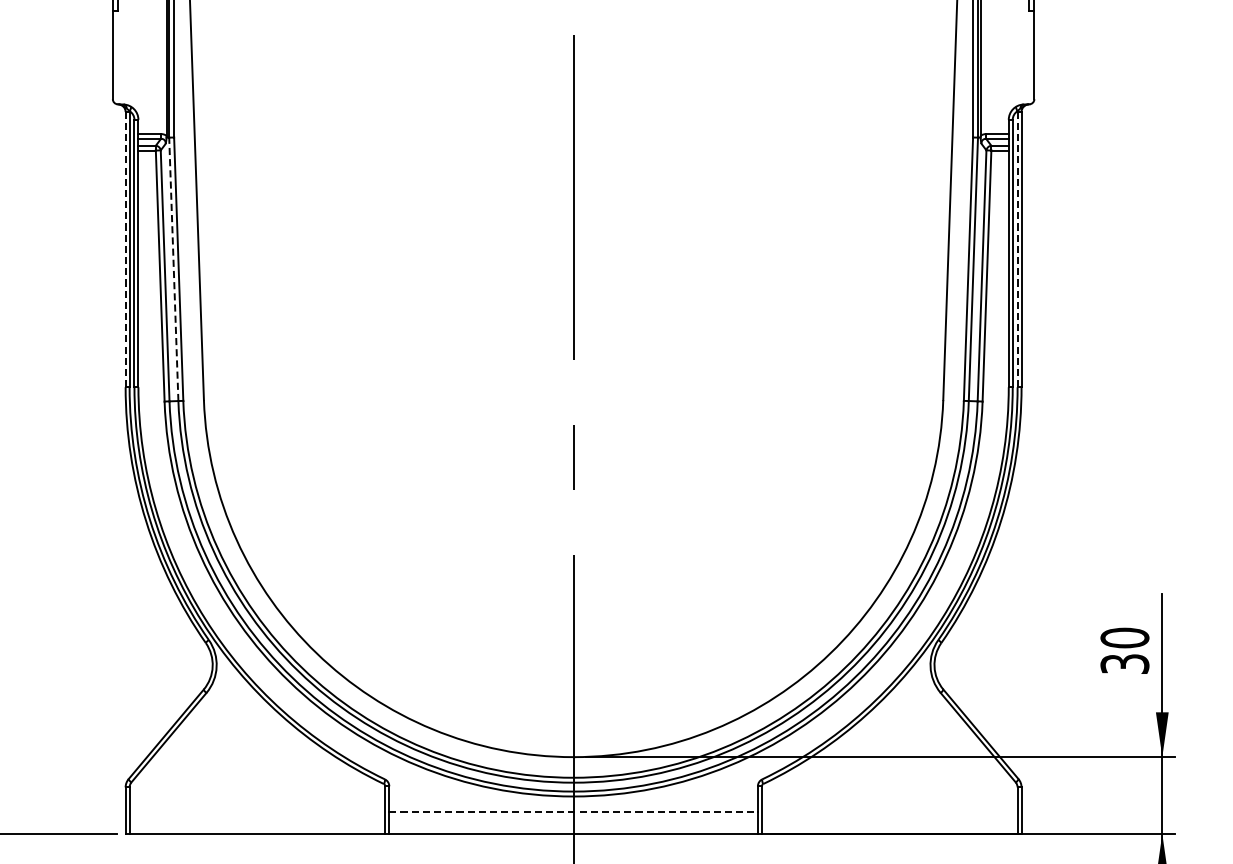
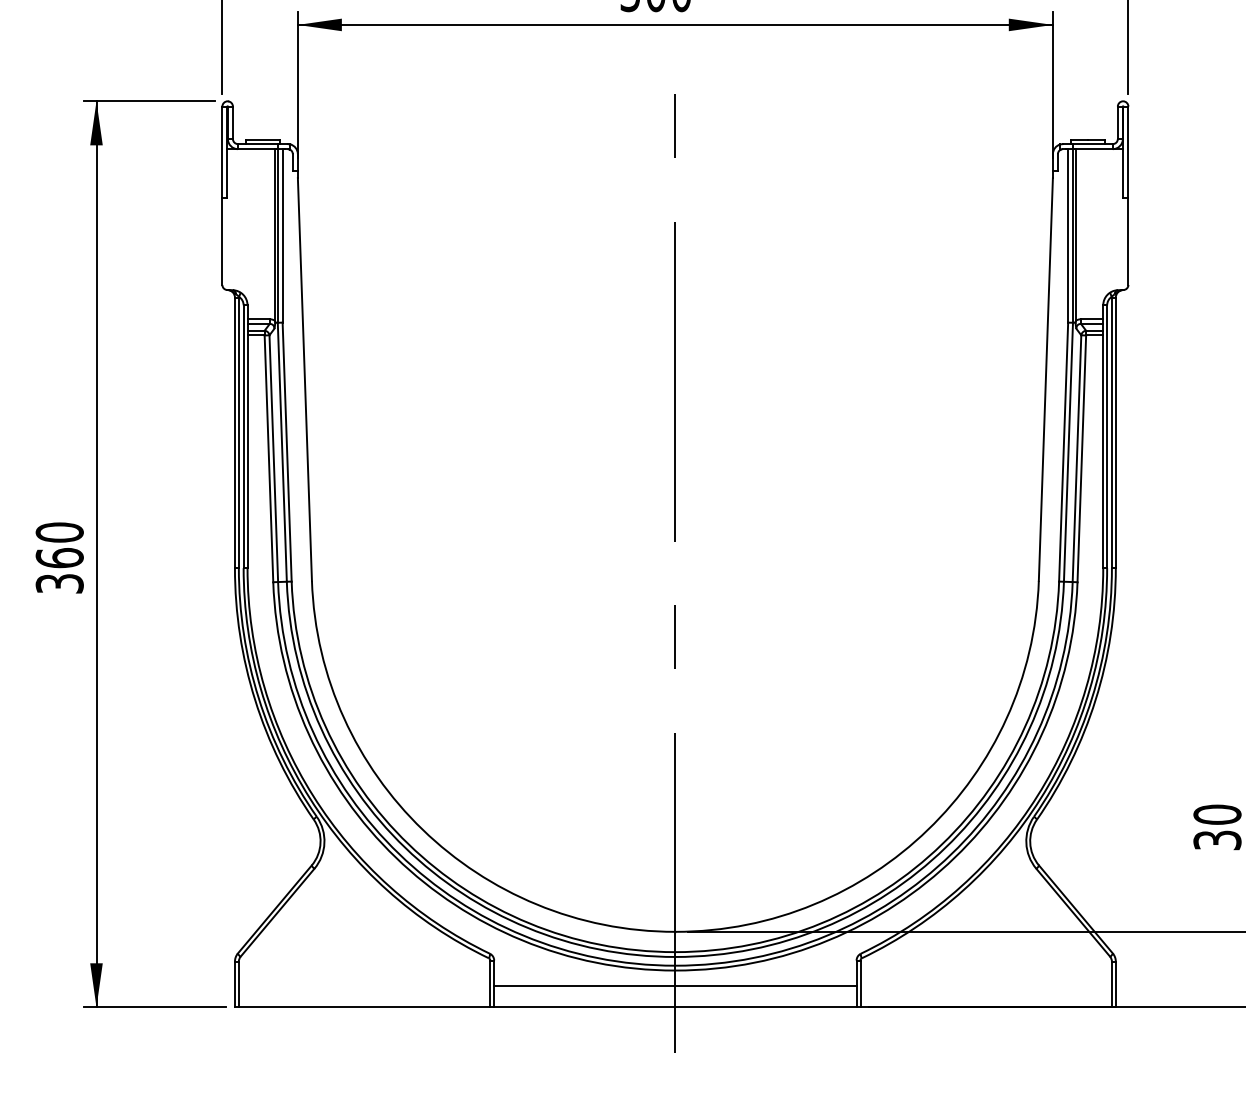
line: (125, 249) -> (234, 432), dashed -> solid
line: (1017, 249) -> (1111, 432), dashed -> solid
line: (173, 269) -> (282, 452), dashed -> solid
line: (573, 811) -> (675, 985), dashed -> solid

